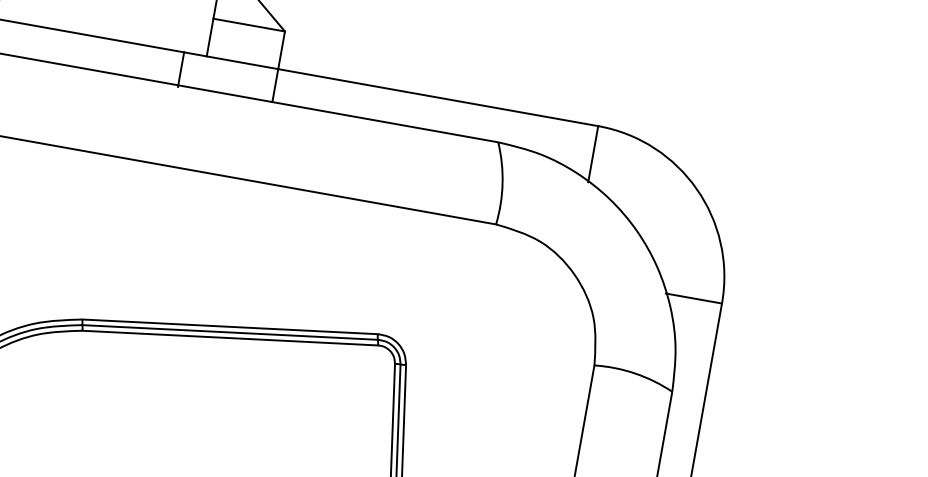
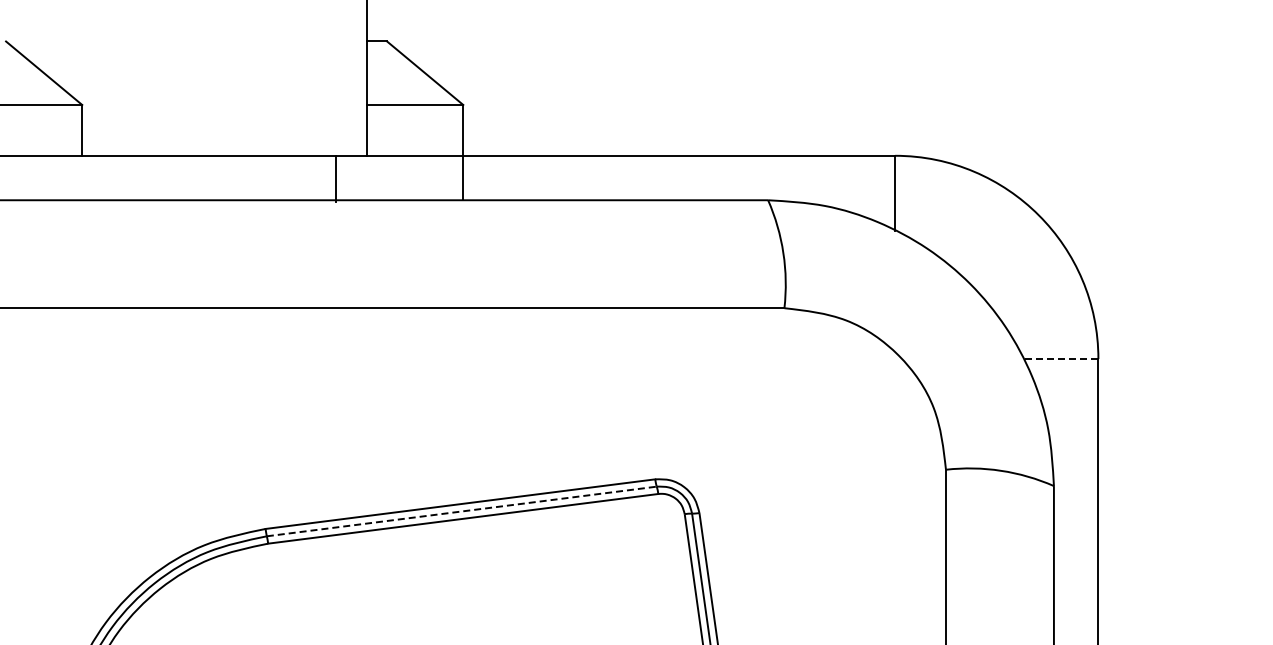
line: (693, 298) -> (1060, 359), solid -> dashed
line: (229, 332) -> (461, 511), solid -> dashed

